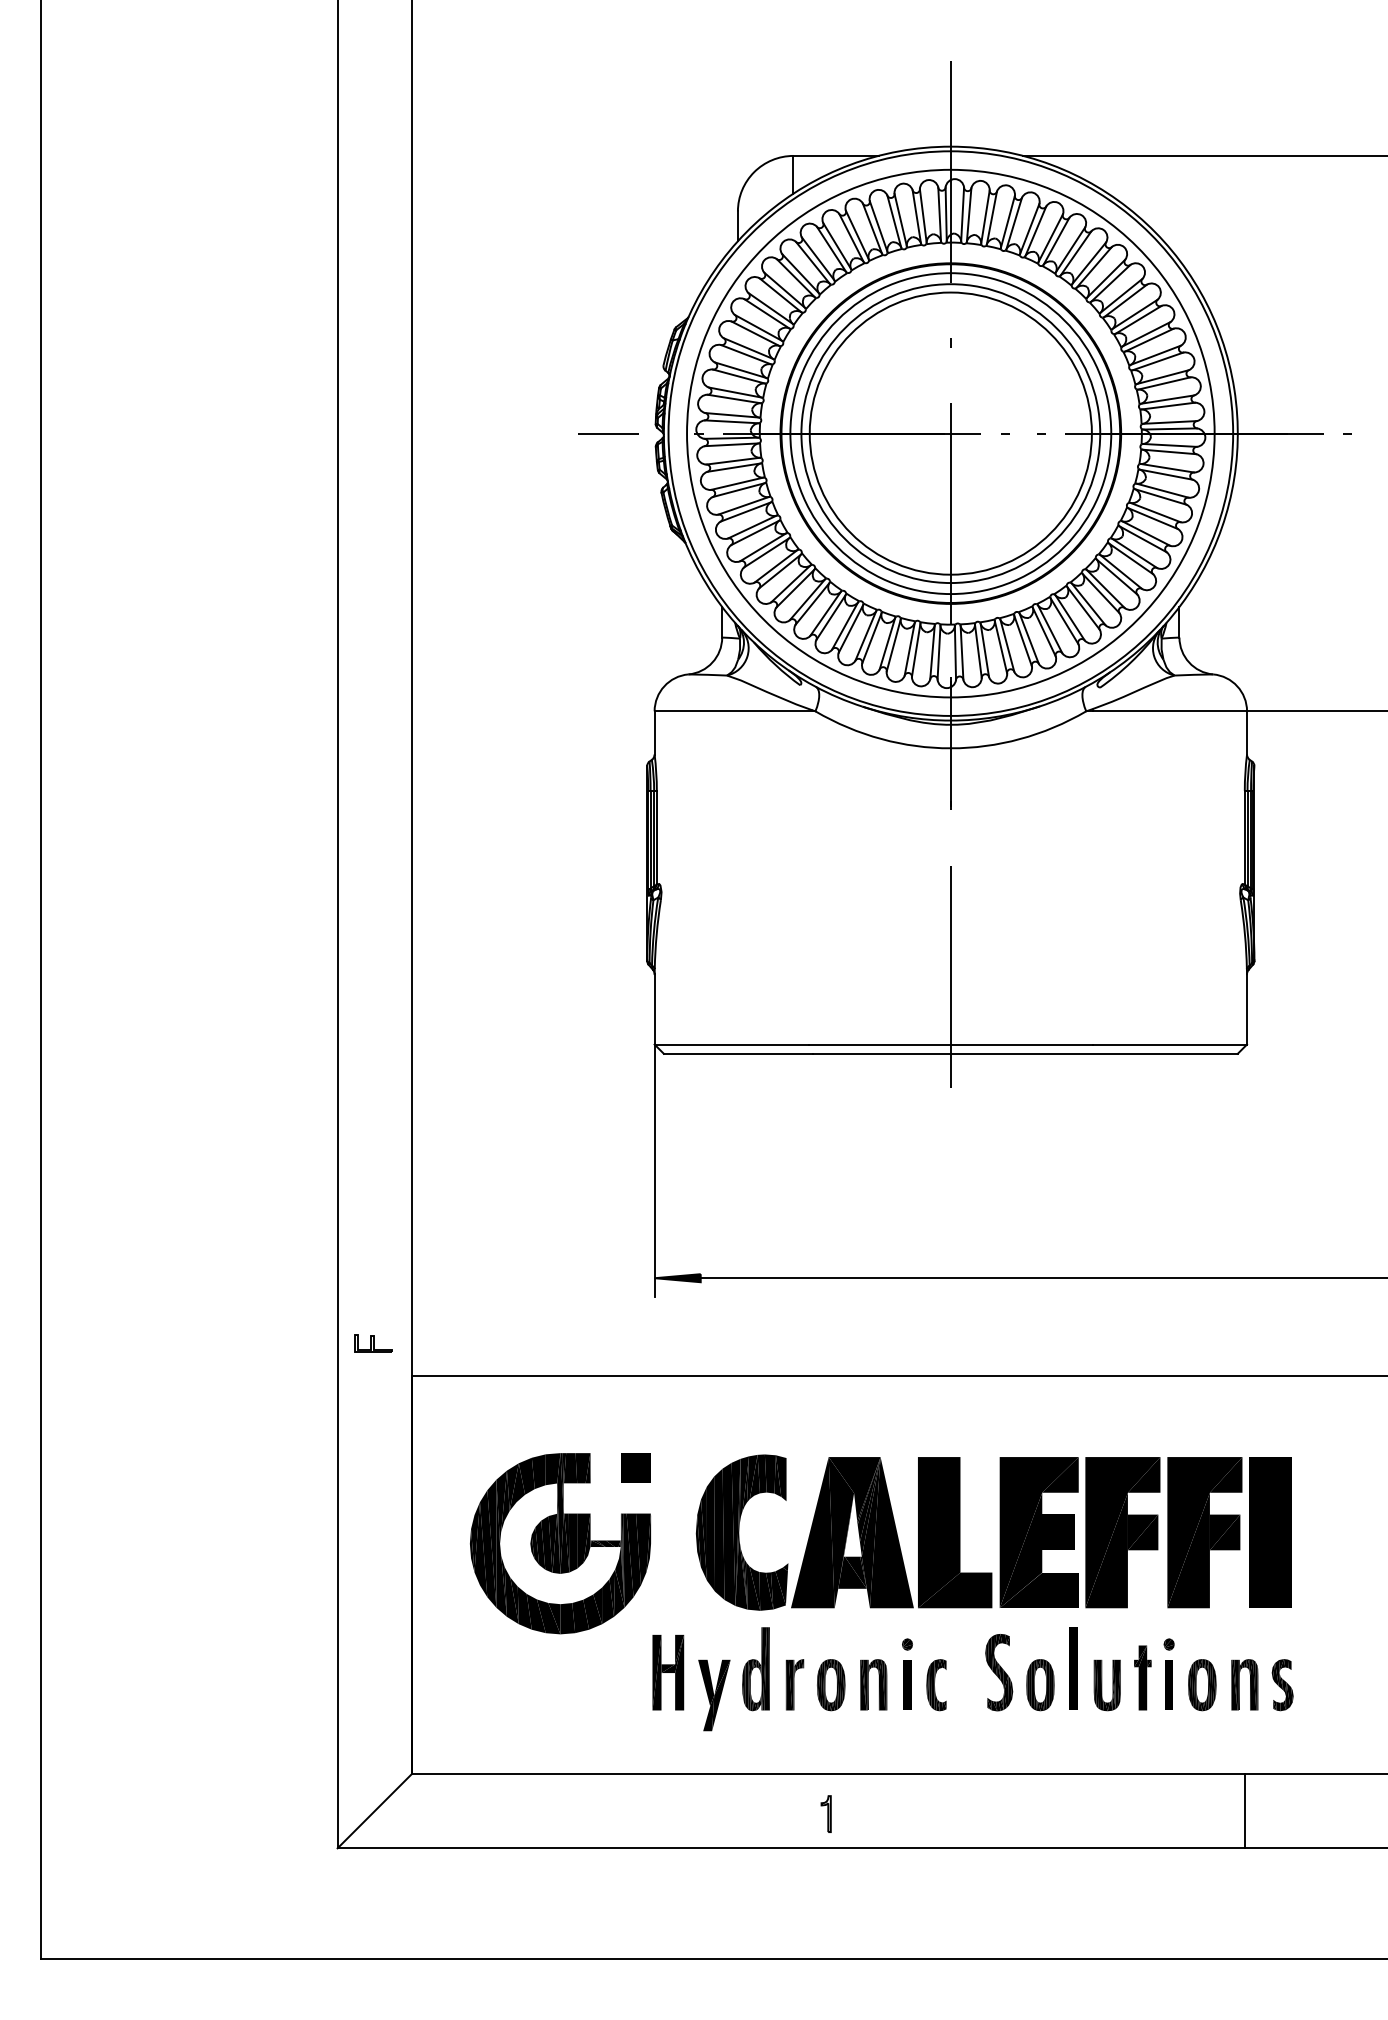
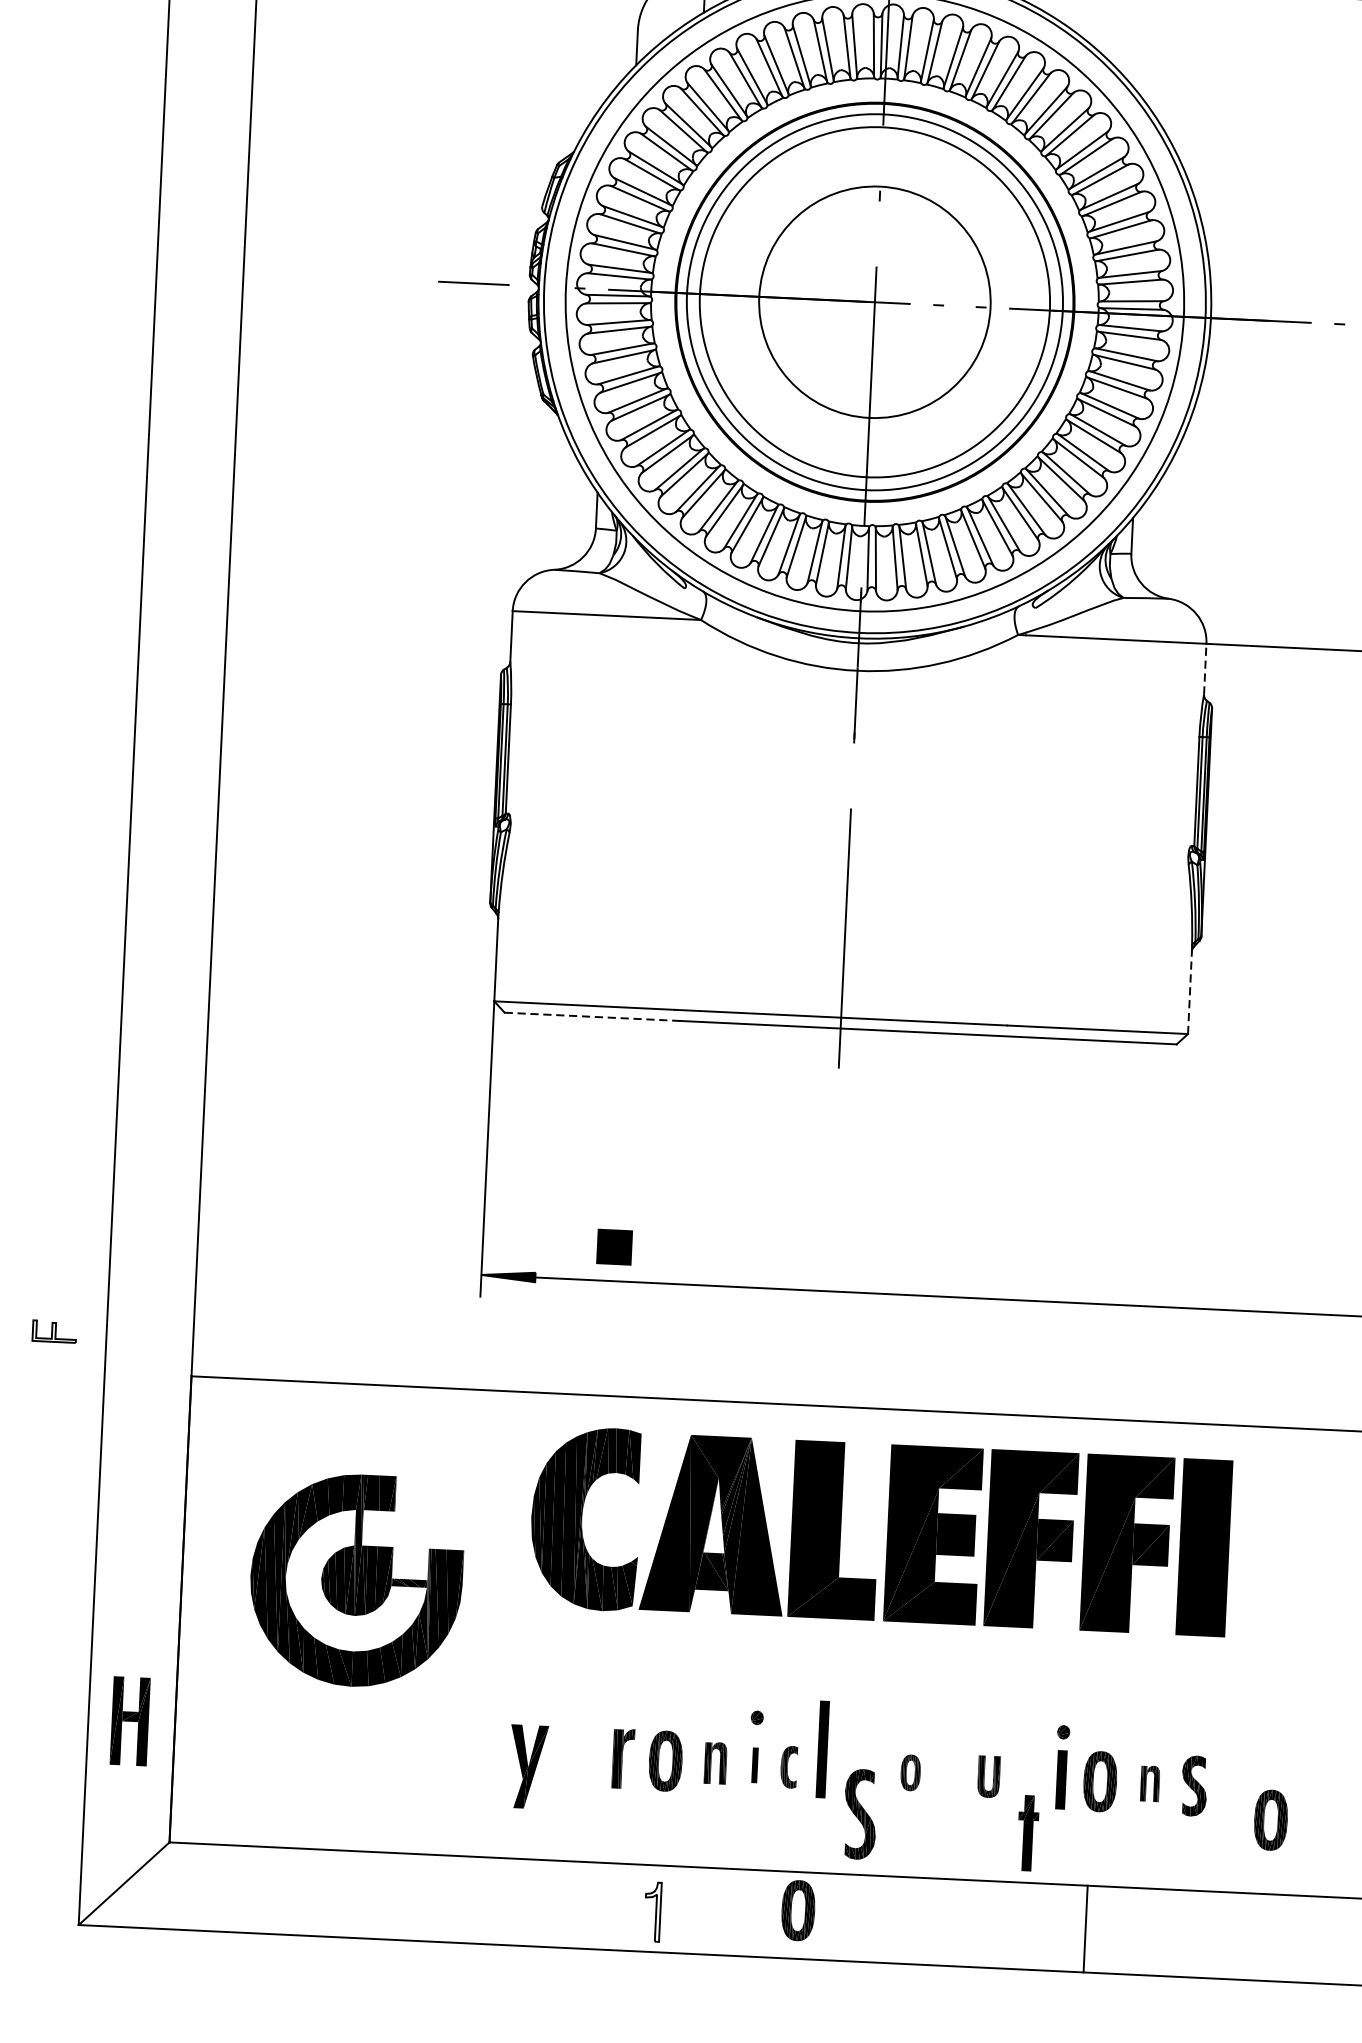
circle: (950, 433) -> (874, 302), size x0.7
line: (1247, 732) -> (1205, 668), solid -> dashed
line: (1247, 1008) -> (1190, 991), solid -> dashed
line: (738, 1053) -> (592, 1016), solid -> dashed
part: (373, 1343) -> (54, 1331), moved
part: (635, 1467) -> (614, 1246), moved
part: (993, 1532) -> (879, 1532), moved
part: (1073, 1668) -> (822, 1749), moved
part: (755, 1669) -> (577, 1738), removed
part: (668, 1672) -> (130, 1721), moved
part: (999, 1672) -> (860, 1814), moved
part: (1142, 1677) -> (1027, 1832), moved
part: (873, 1684) -> (715, 1762), size x0.7
part: (907, 1684) -> (755, 1764), size x0.6
part: (1244, 1684) -> (1149, 1783), size x0.6
part: (936, 1685) -> (789, 1767), size x0.7
part: (1040, 1685) -> (910, 1773), size x0.6
part: (1106, 1685) -> (988, 1776), size x0.7
part: (1349, 1711) -> (1271, 1820), added
part: (950, 1807) -> (798, 1911), added
line: (1244, 1811) -> (1085, 1929), moved
part: (825, 1813) -> (651, 1911), size x1.4

